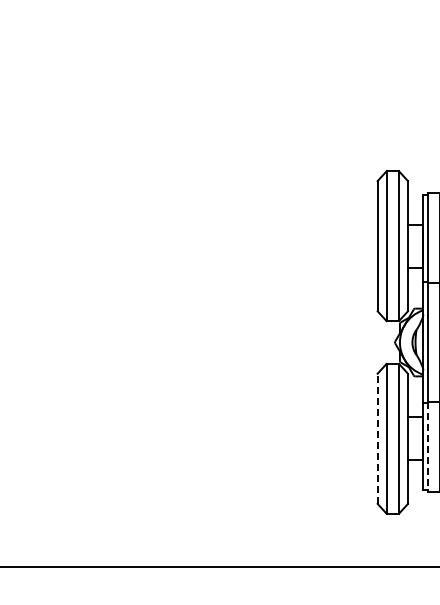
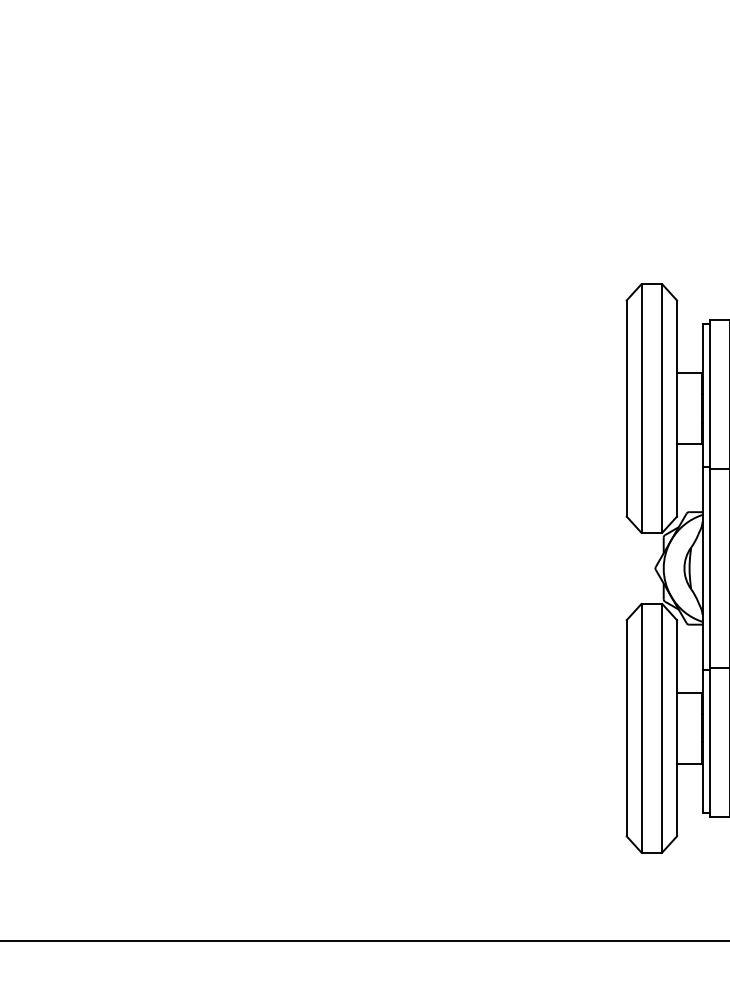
line: (377, 438) -> (626, 727), dashed -> solid
line: (427, 447) -> (709, 742), dashed -> solid

